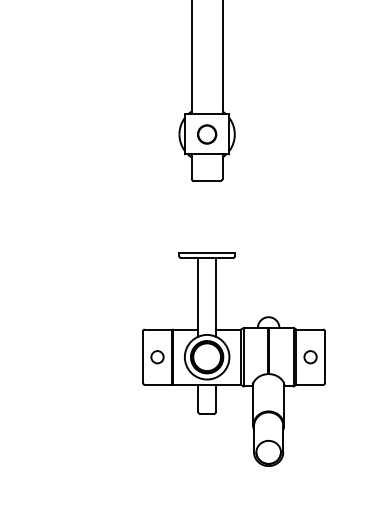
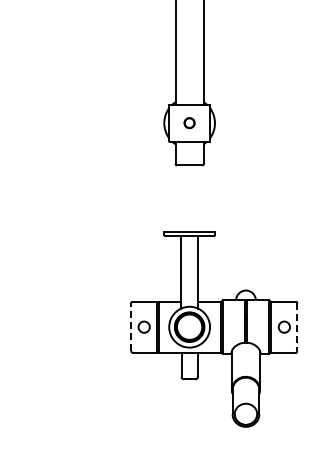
part: (206, 133) -> (189, 122), size x0.6
line: (143, 357) -> (131, 327), solid -> dashed
line: (324, 357) -> (297, 327), solid -> dashed

